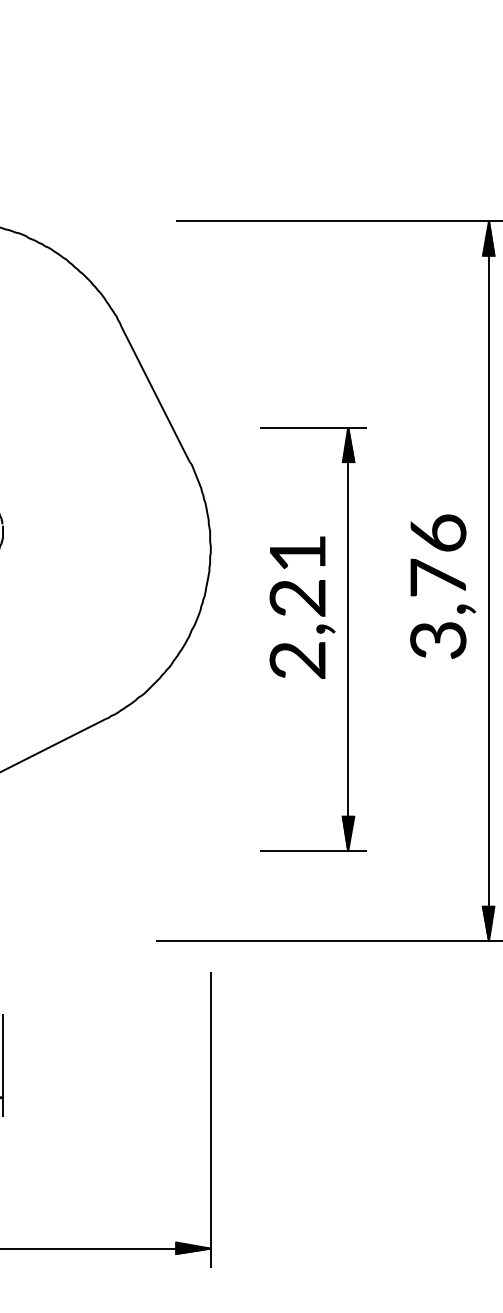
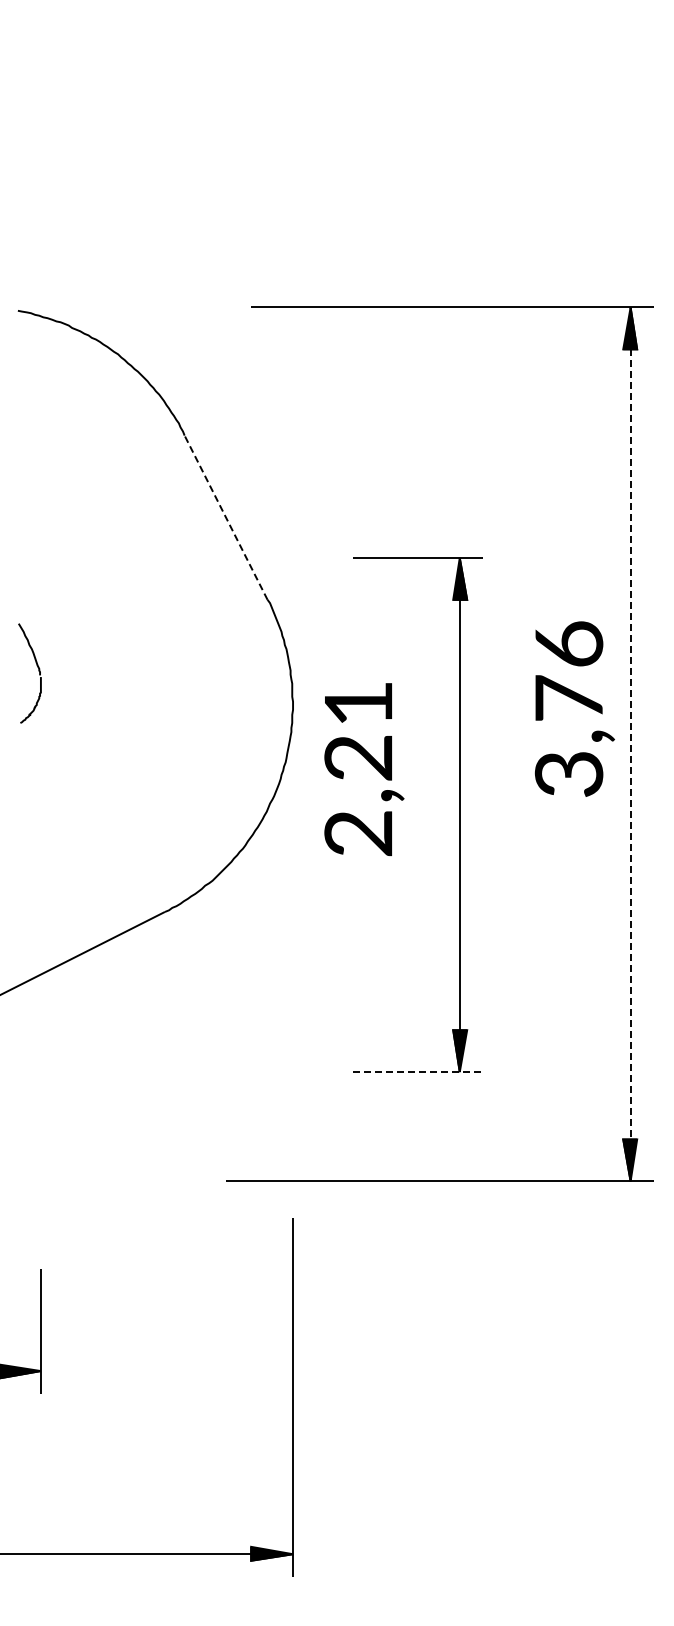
line: (155, 394) -> (225, 517), solid -> dashed
line: (488, 581) -> (630, 744), solid -> dashed
text: (442, 586) -> (574, 708), moved
text: (302, 607) -> (364, 769), moved
line: (313, 851) -> (417, 1072), solid -> dashed

